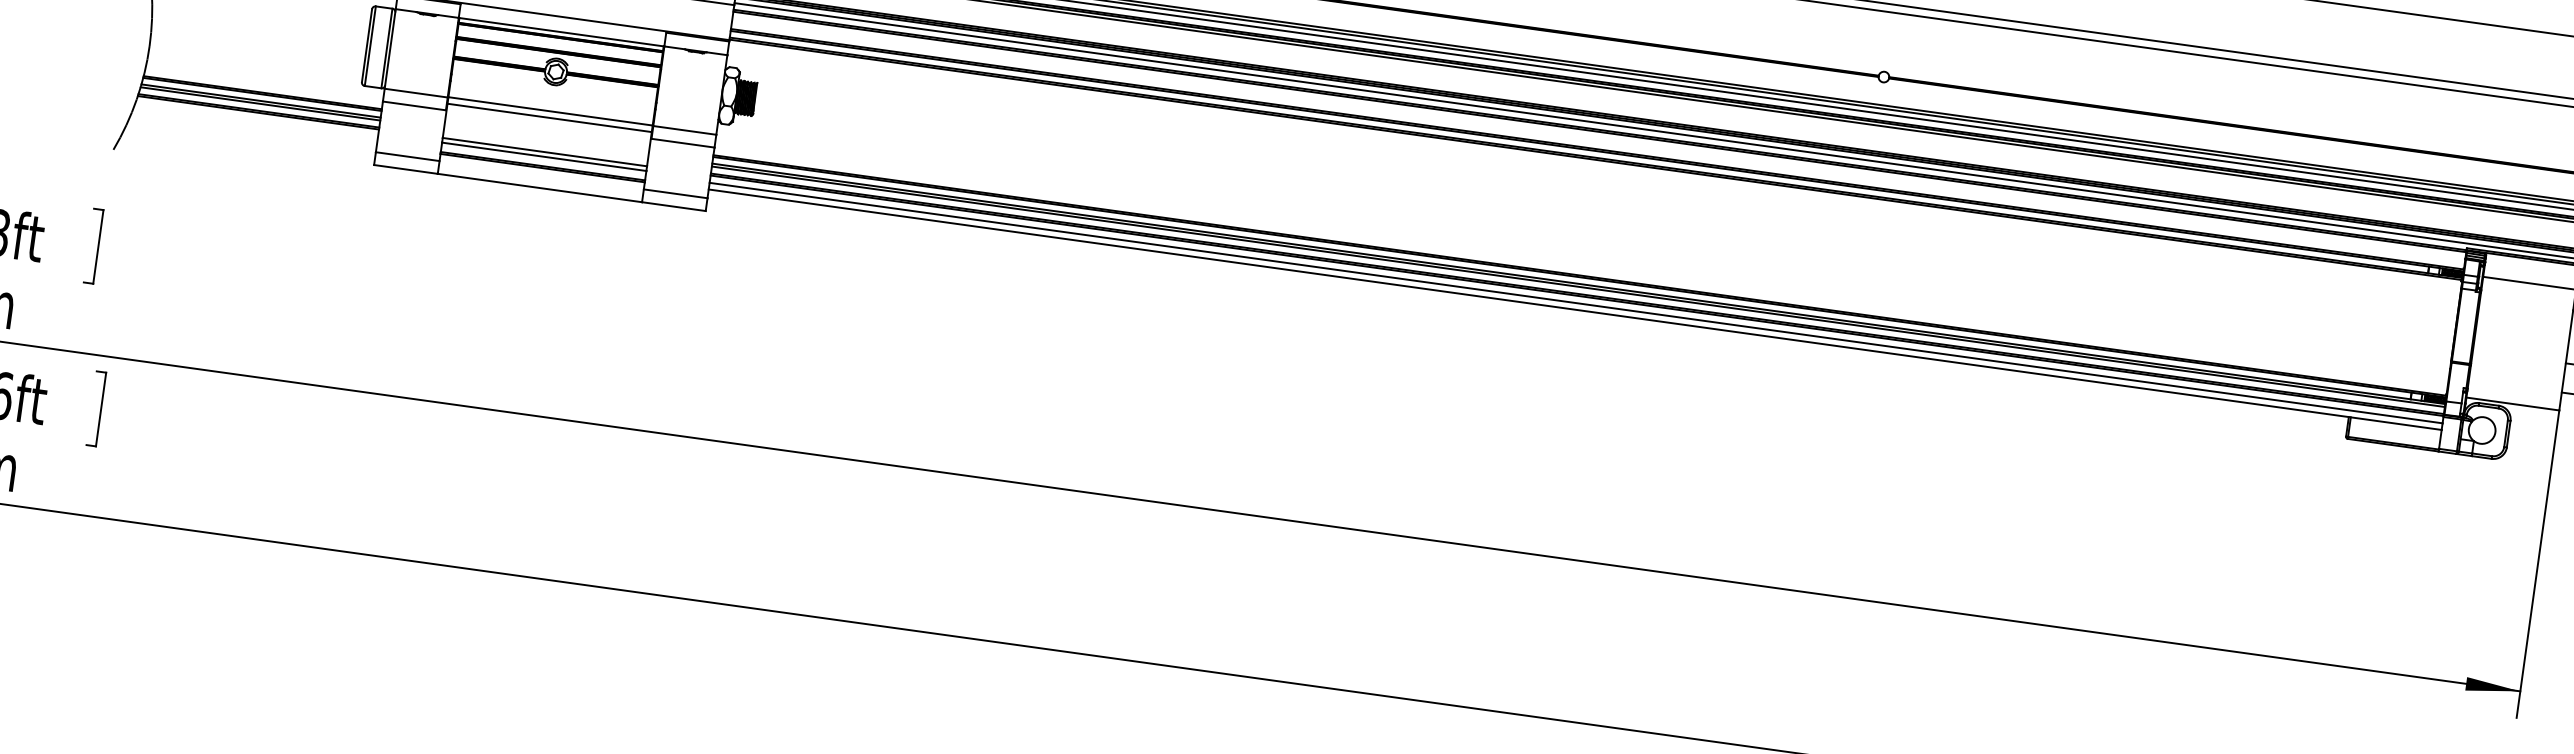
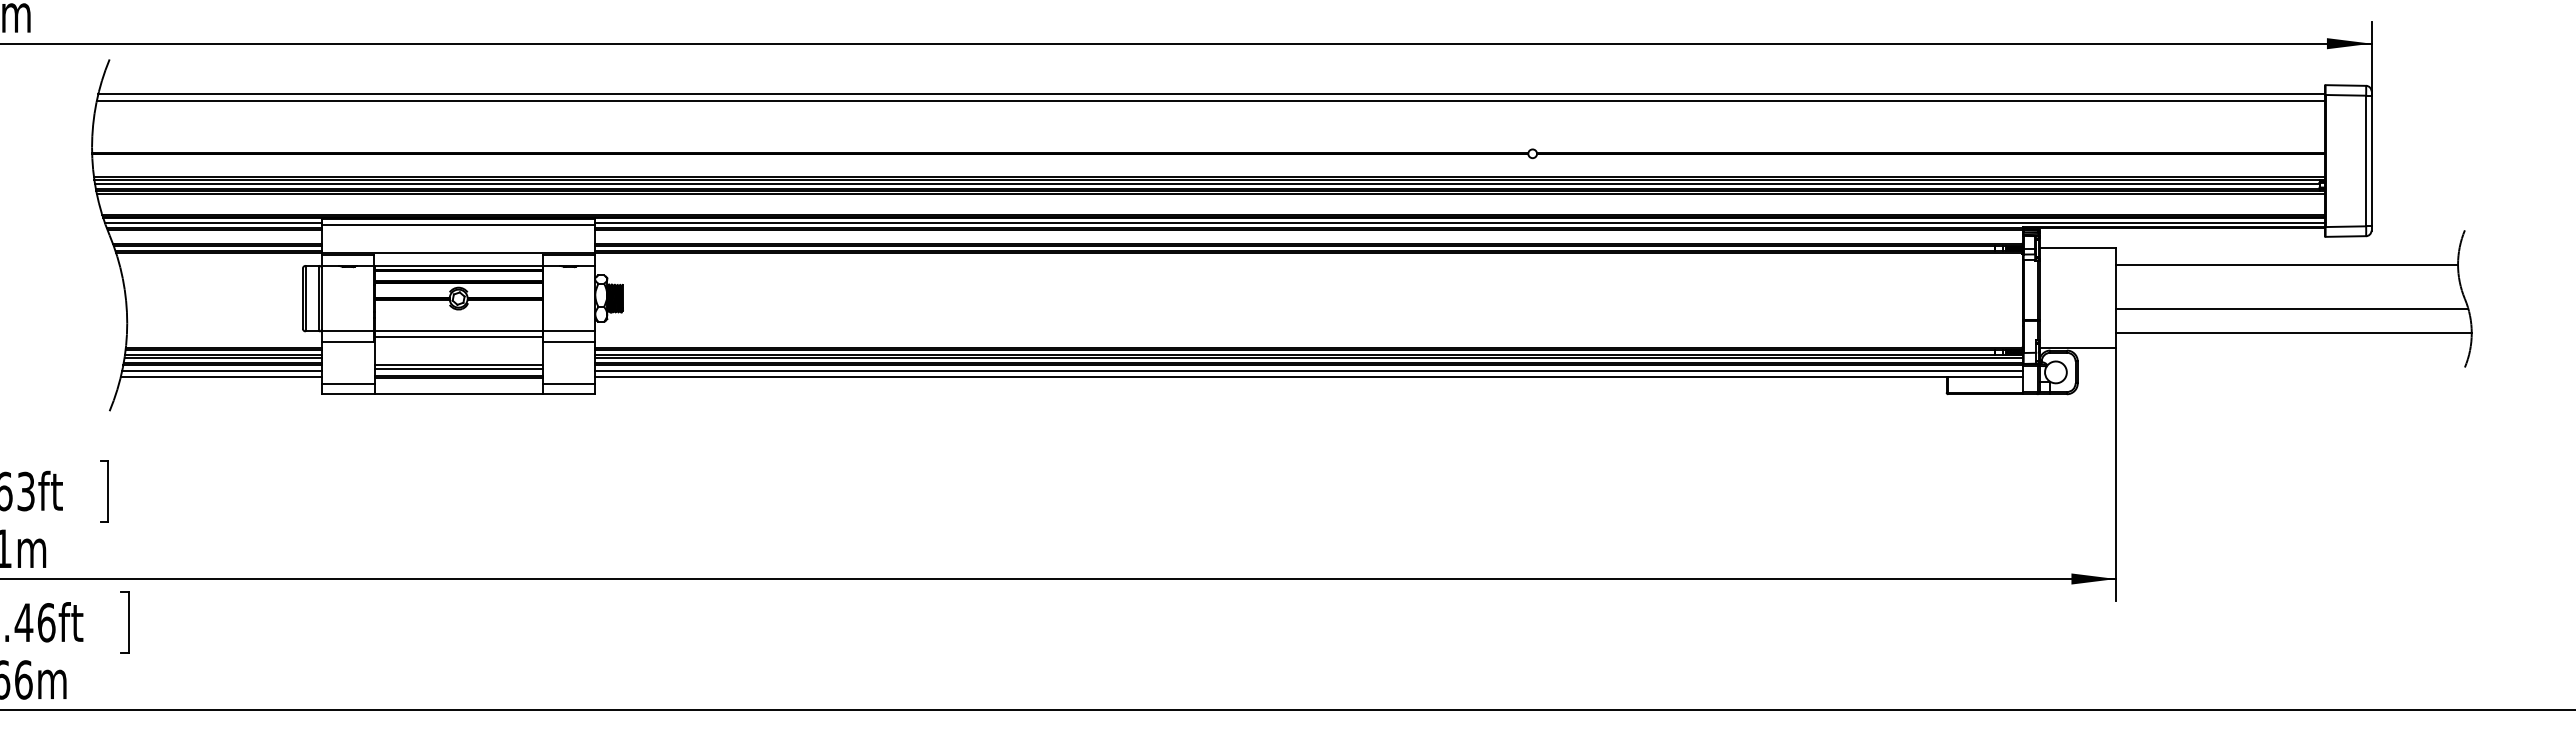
line: (257, 120) -> (222, 371), added
line: (255, 126) -> (221, 376), added

